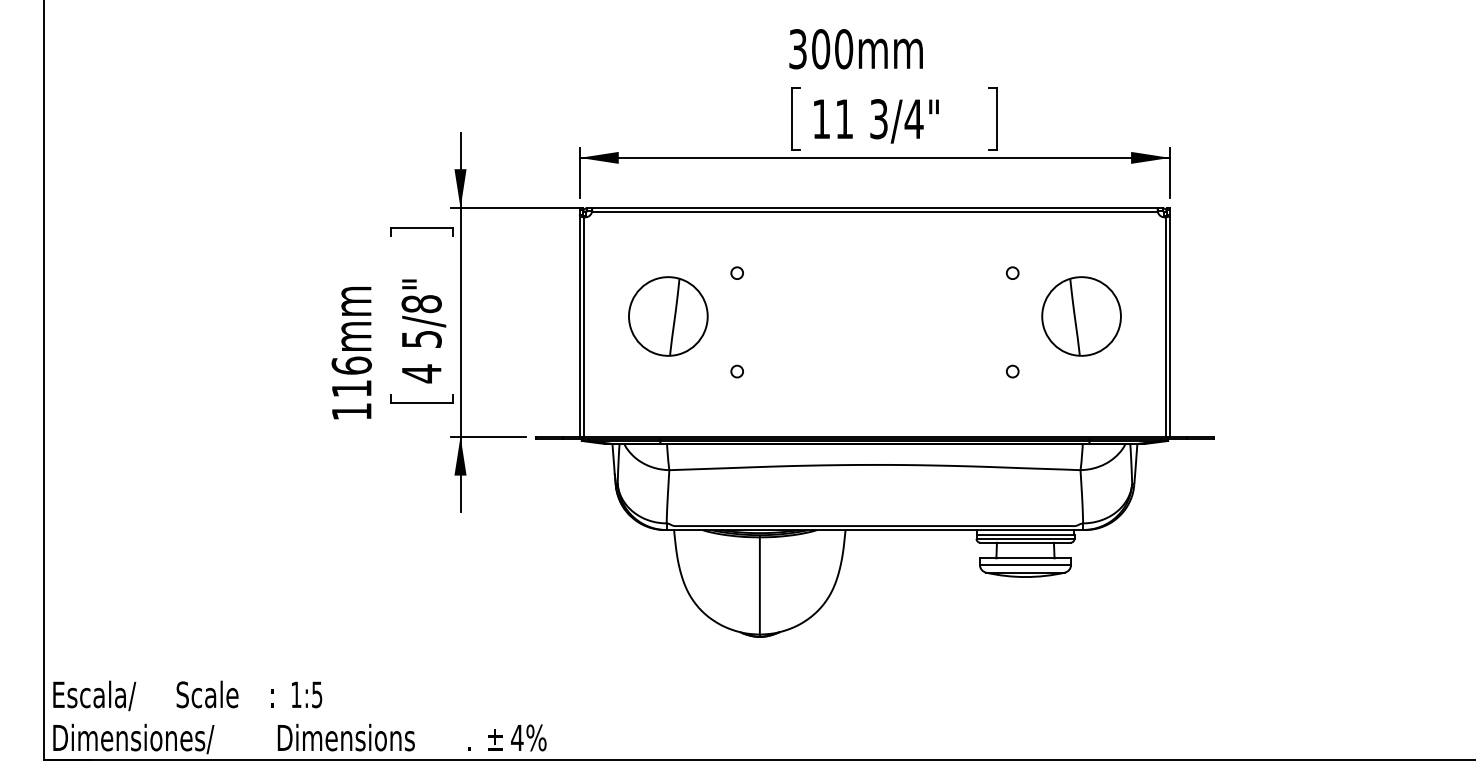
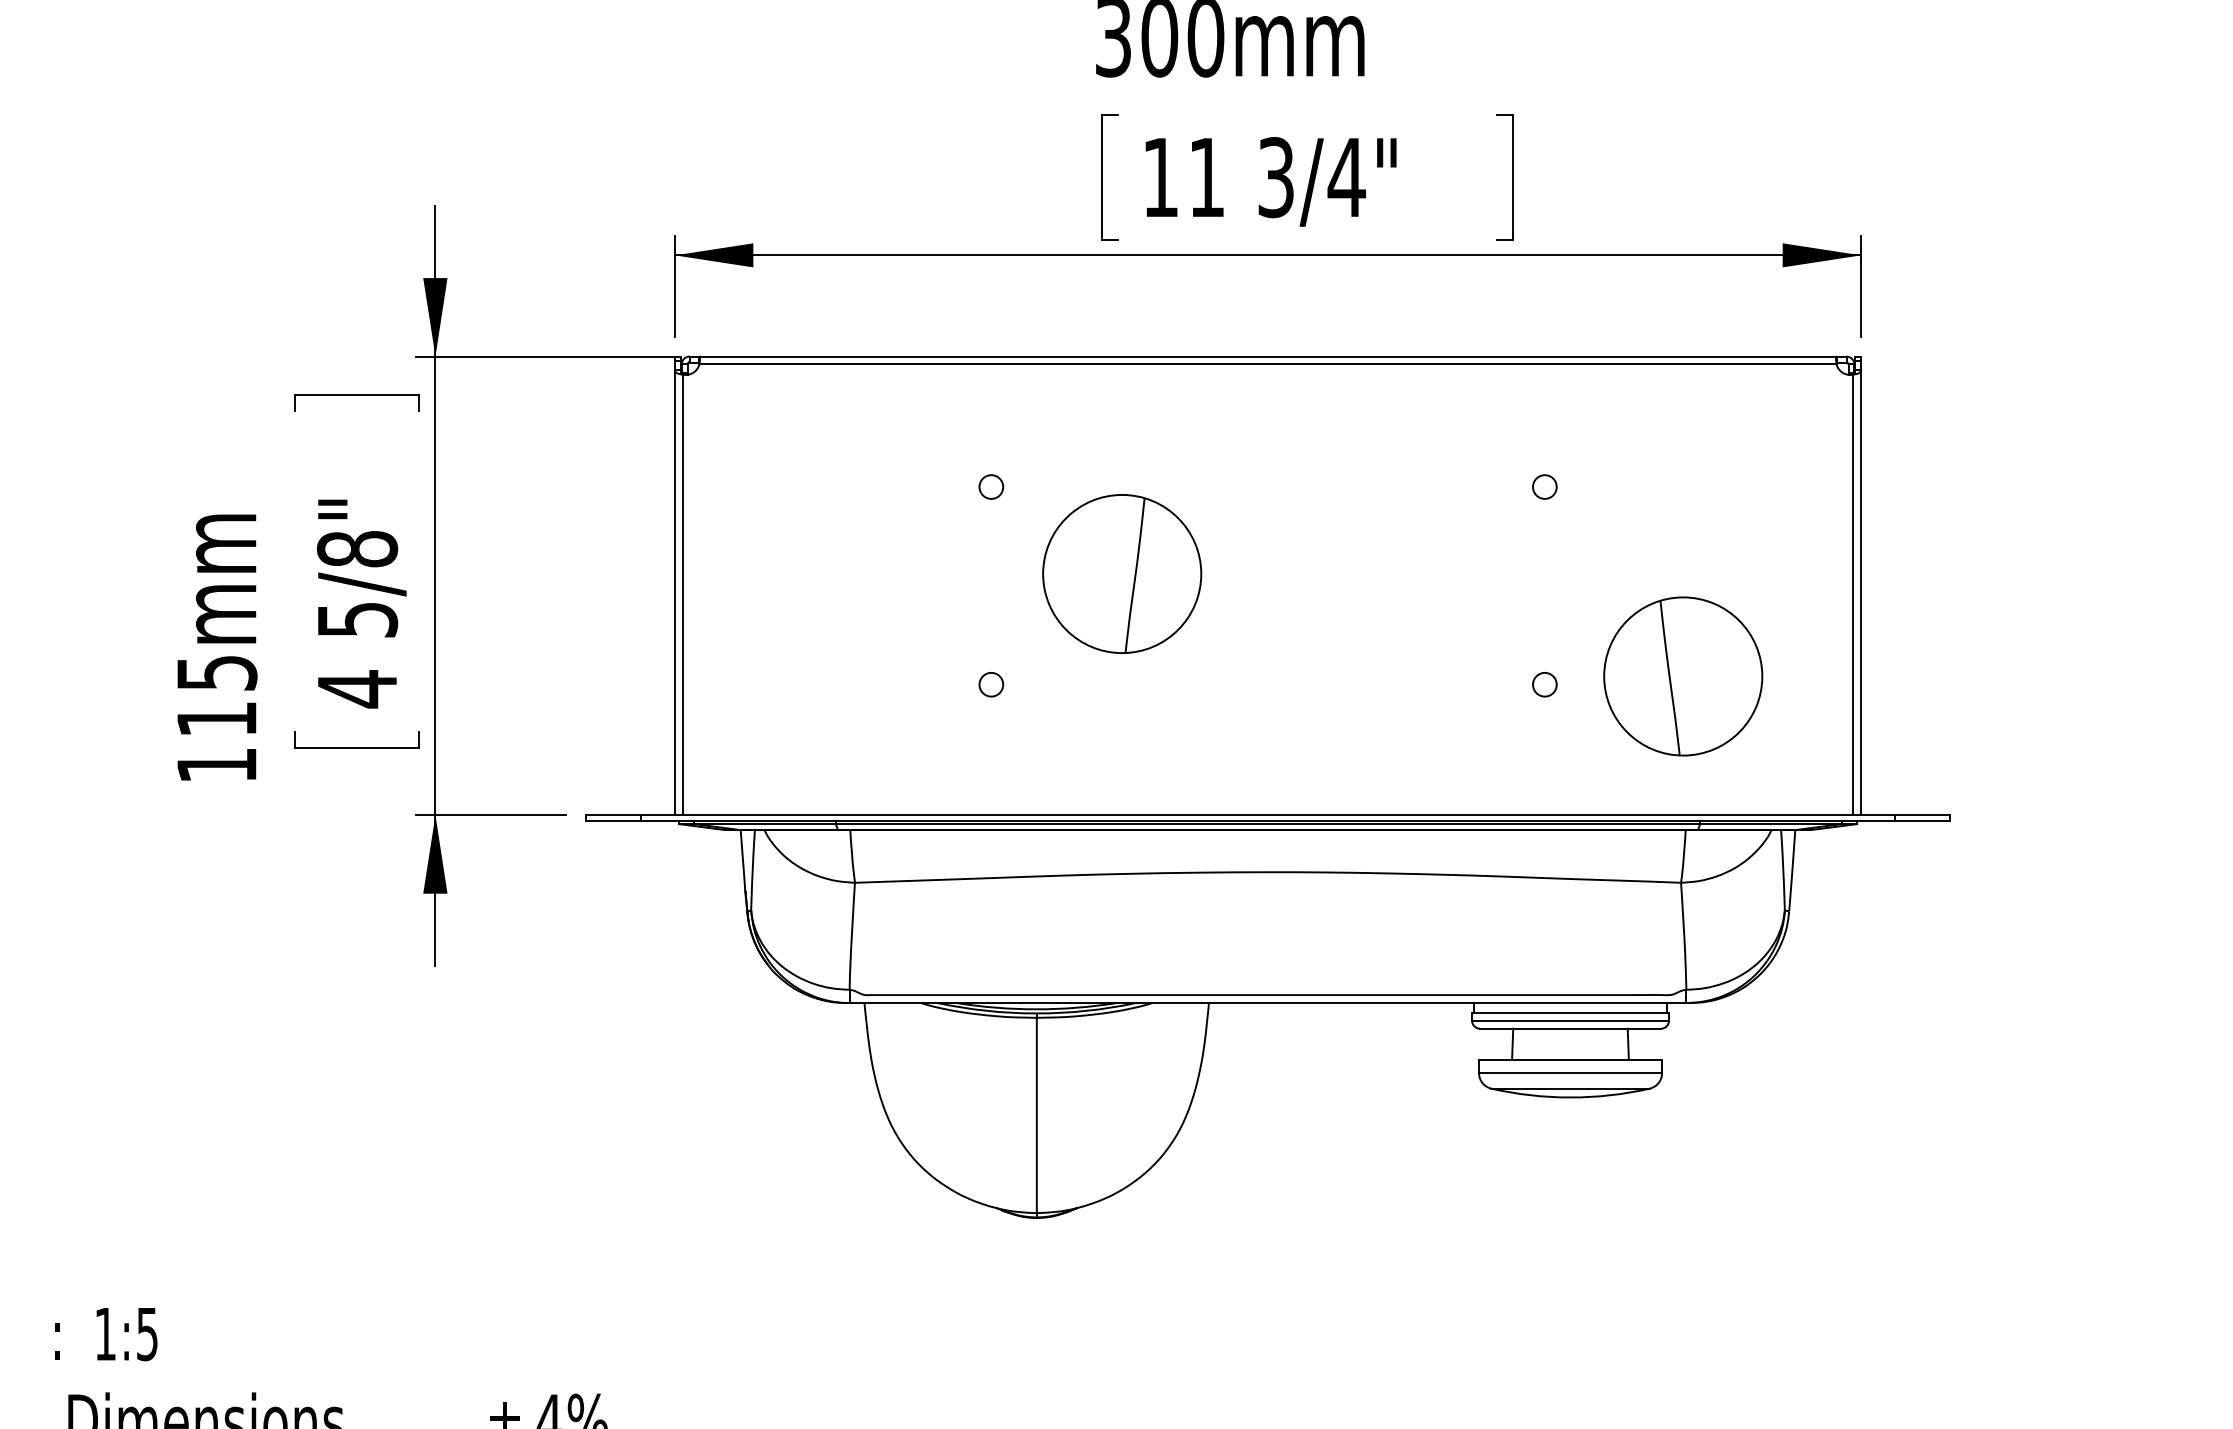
part: (668, 316) -> (1122, 574), moved
part: (1081, 316) -> (1683, 676), moved
text: (351, 365) -> (216, 672), 116mm -> 115mm

